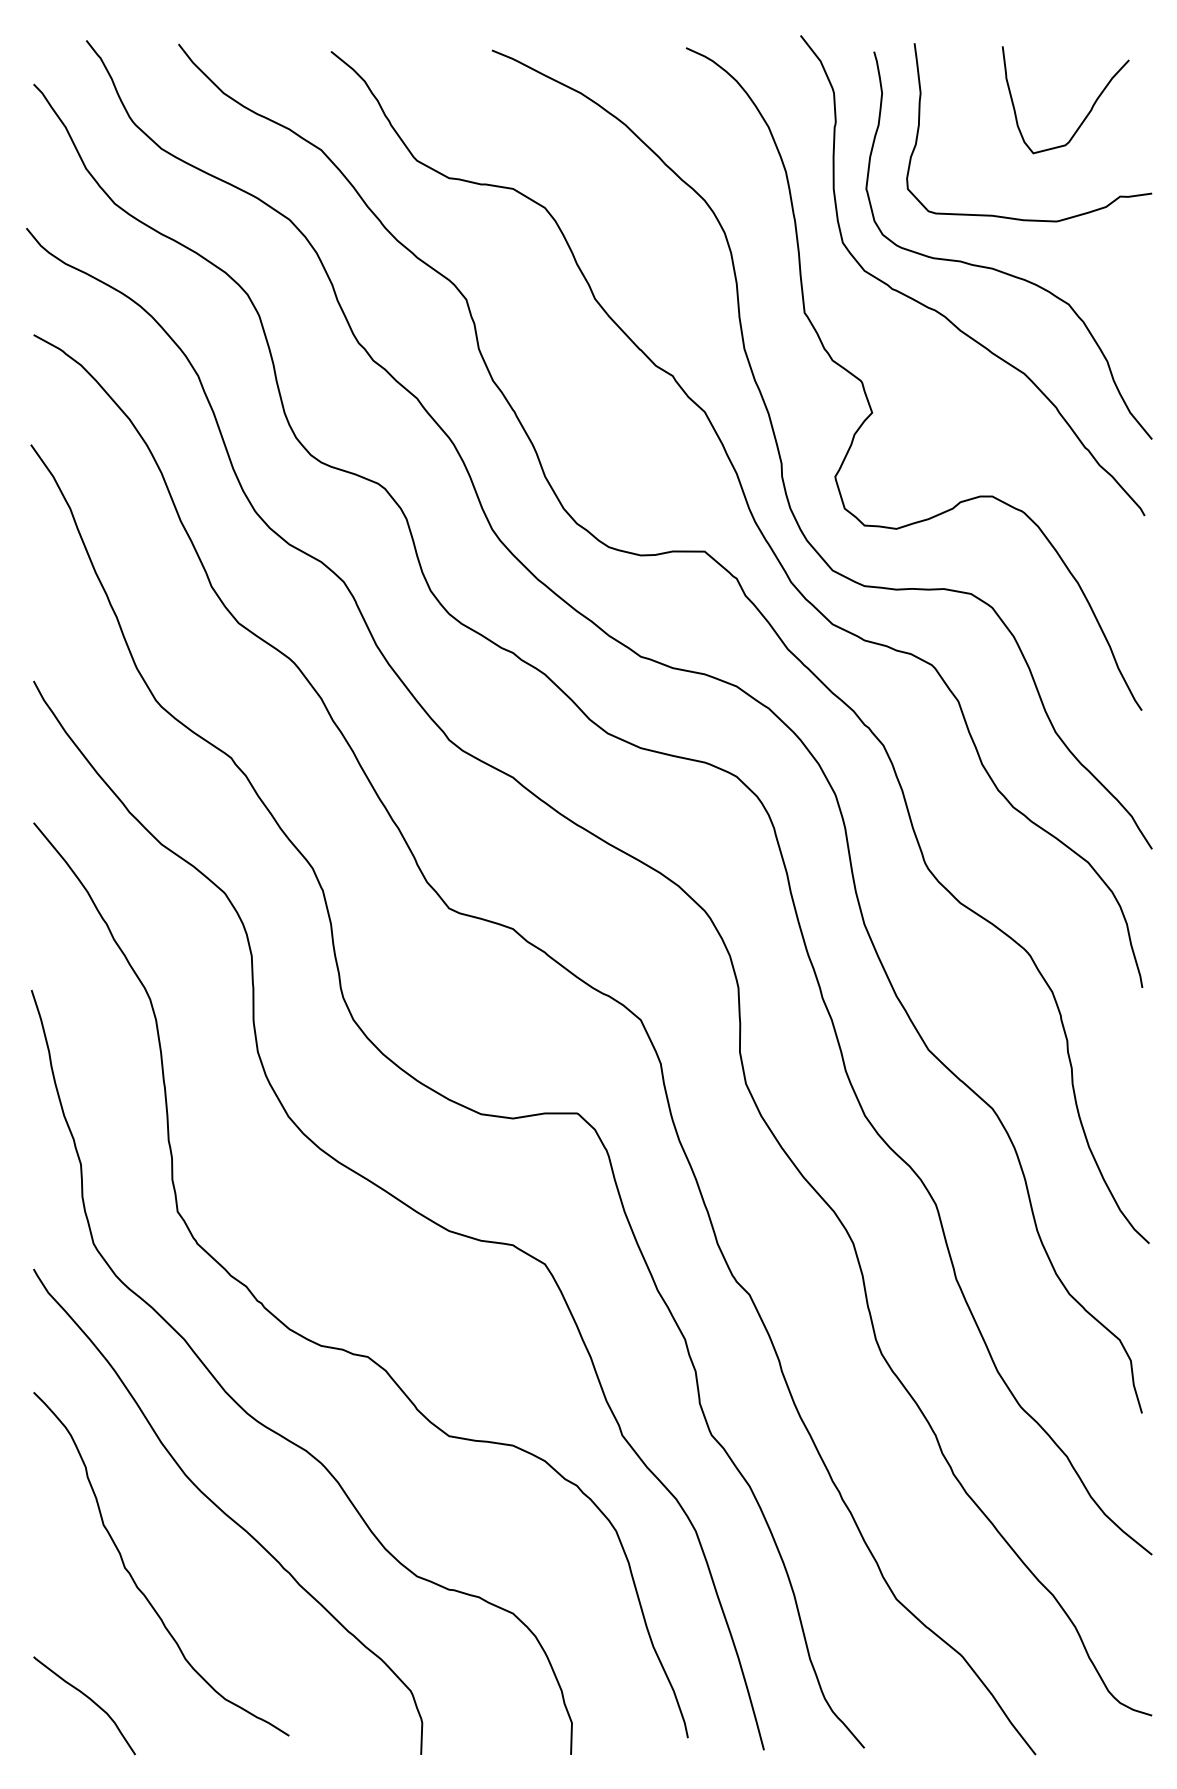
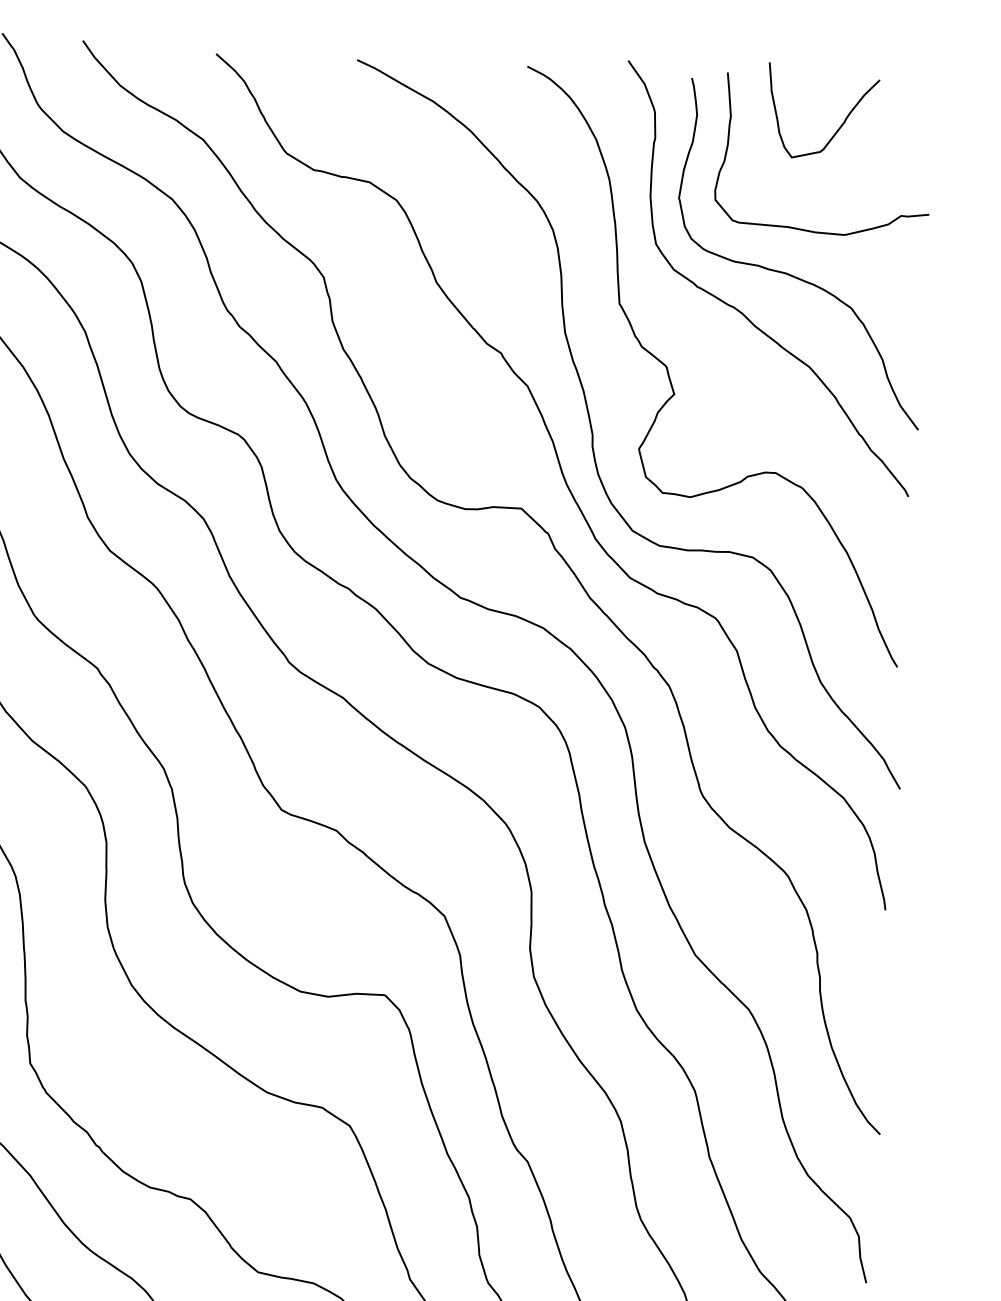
curve: (1087, 113) -> (841, 125), moved

